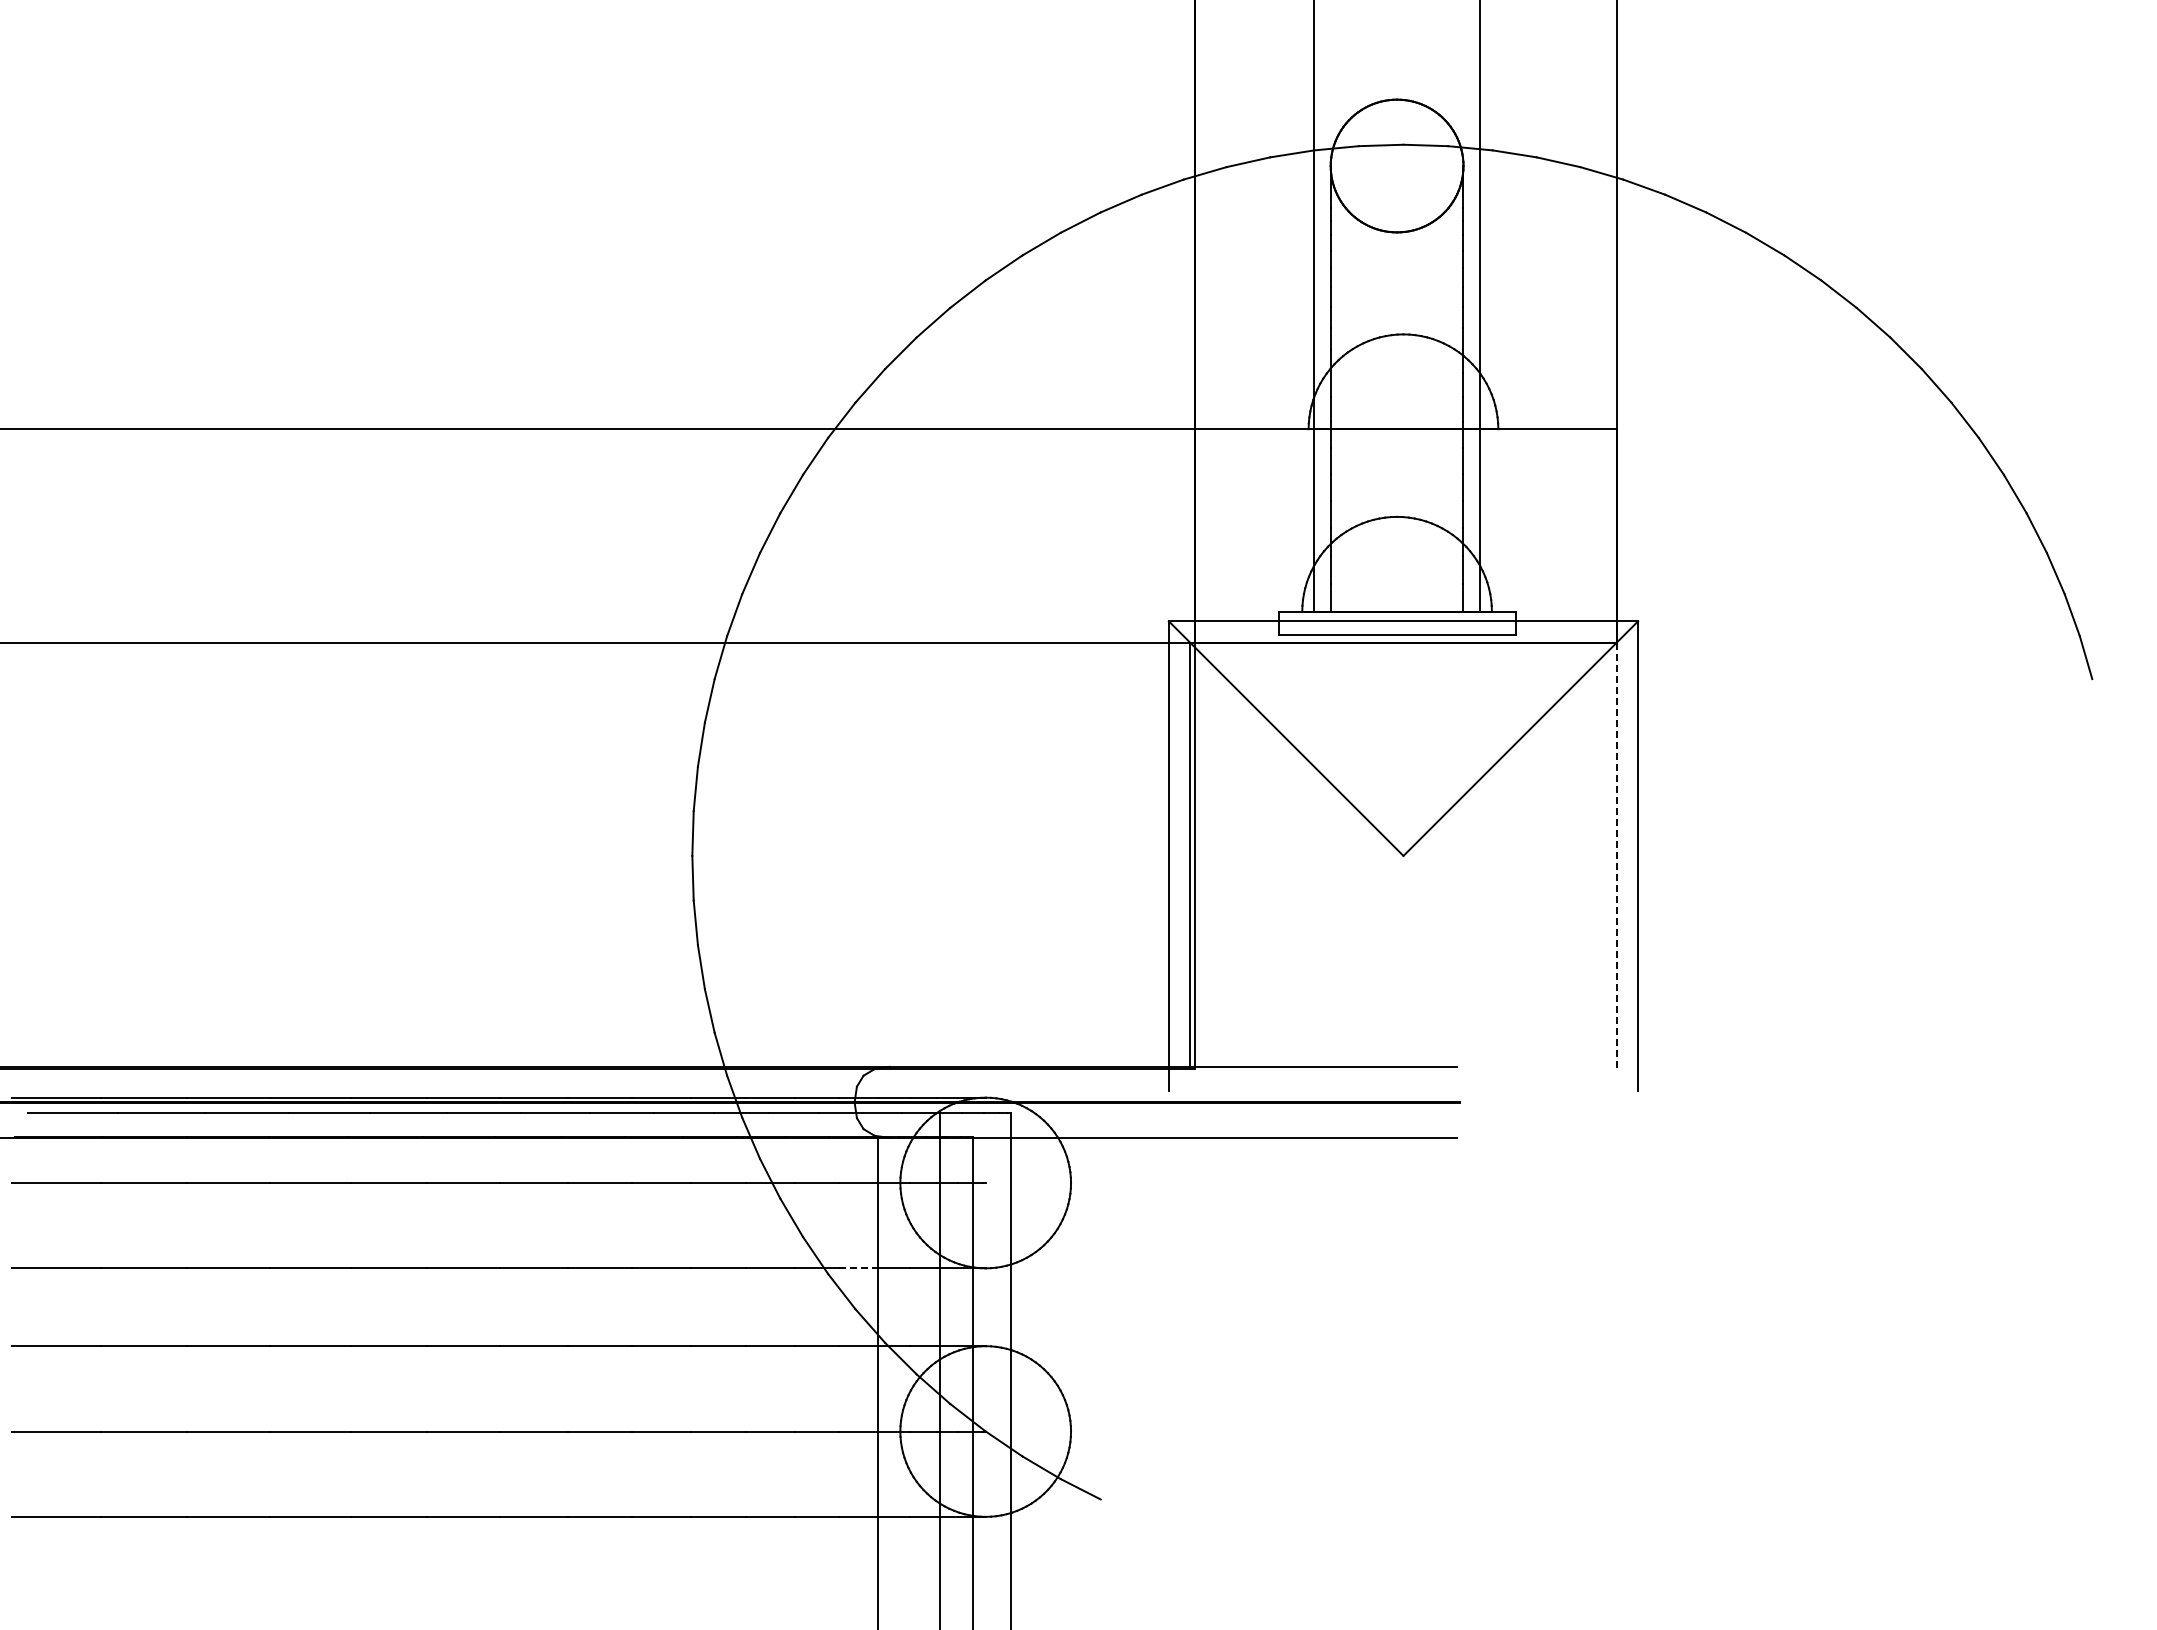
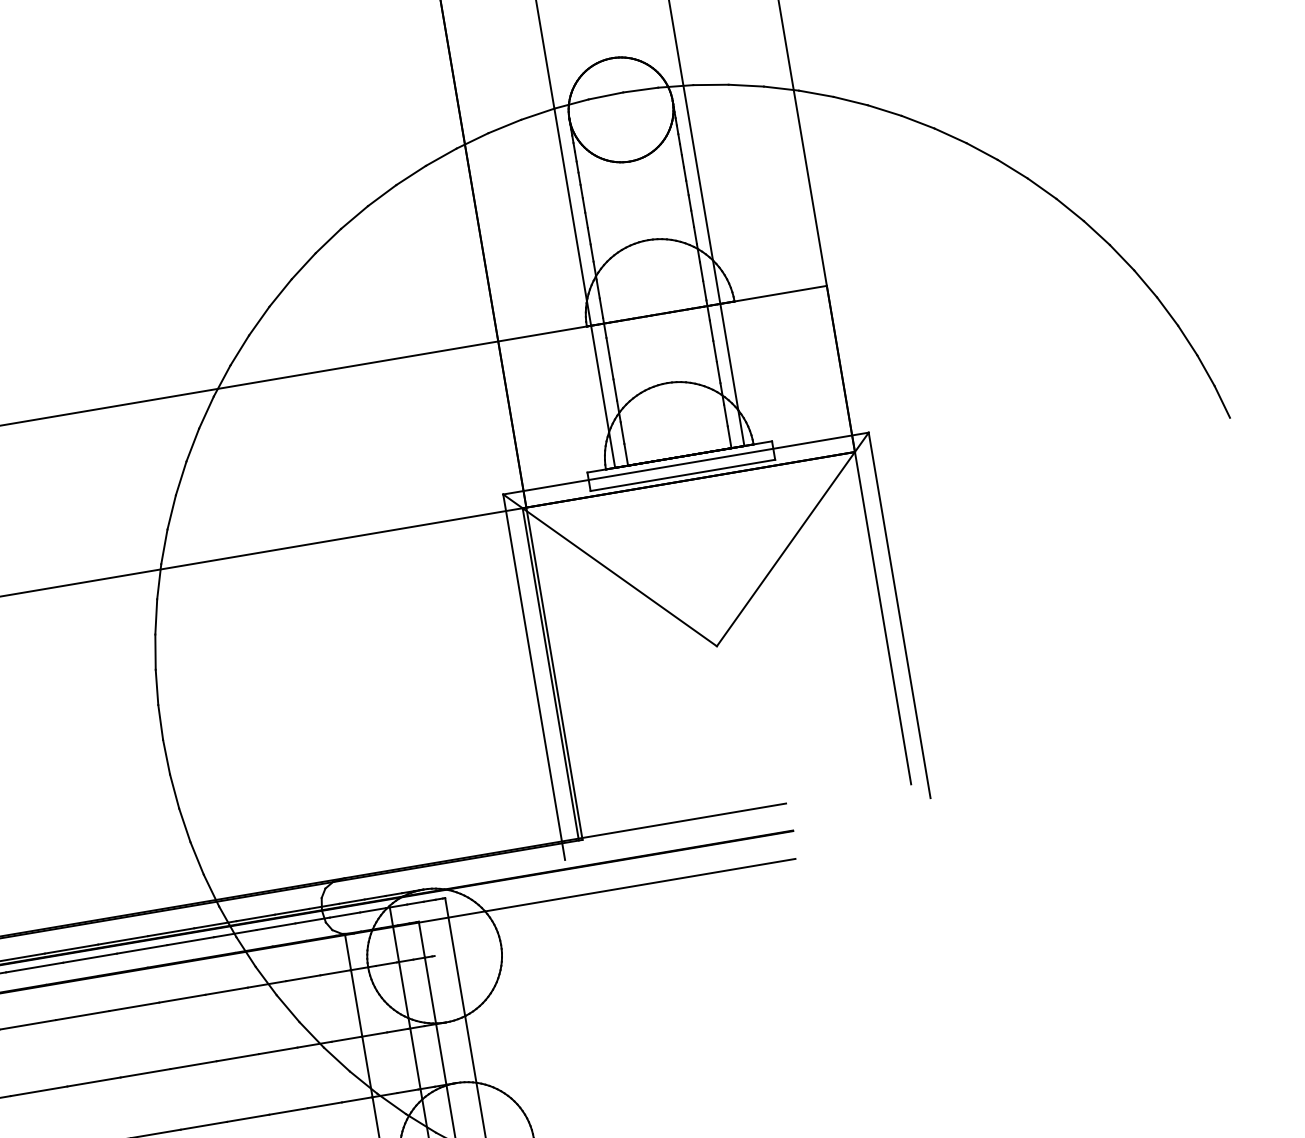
line: (1616, 856) -> (882, 618), dashed -> solid
line: (858, 1268) -> (346, 1039), dashed -> solid

